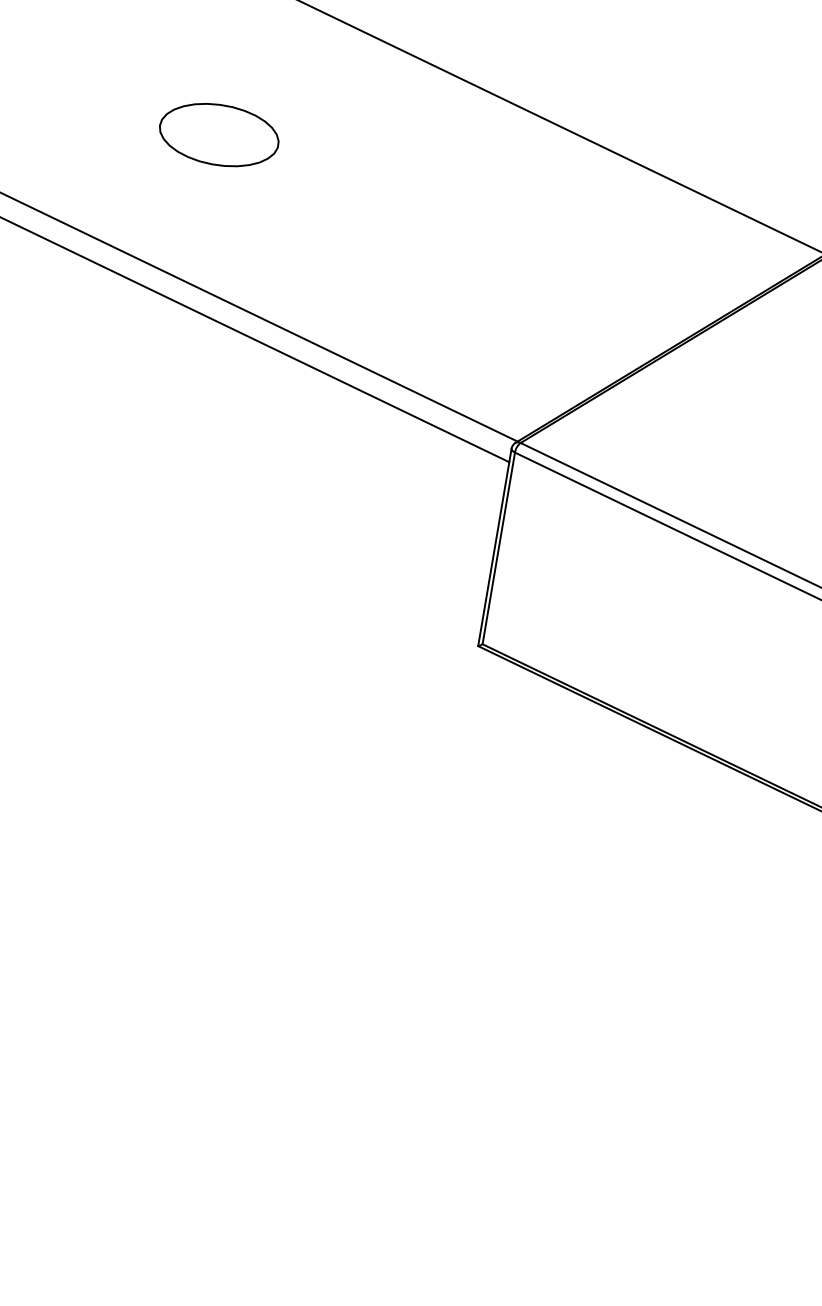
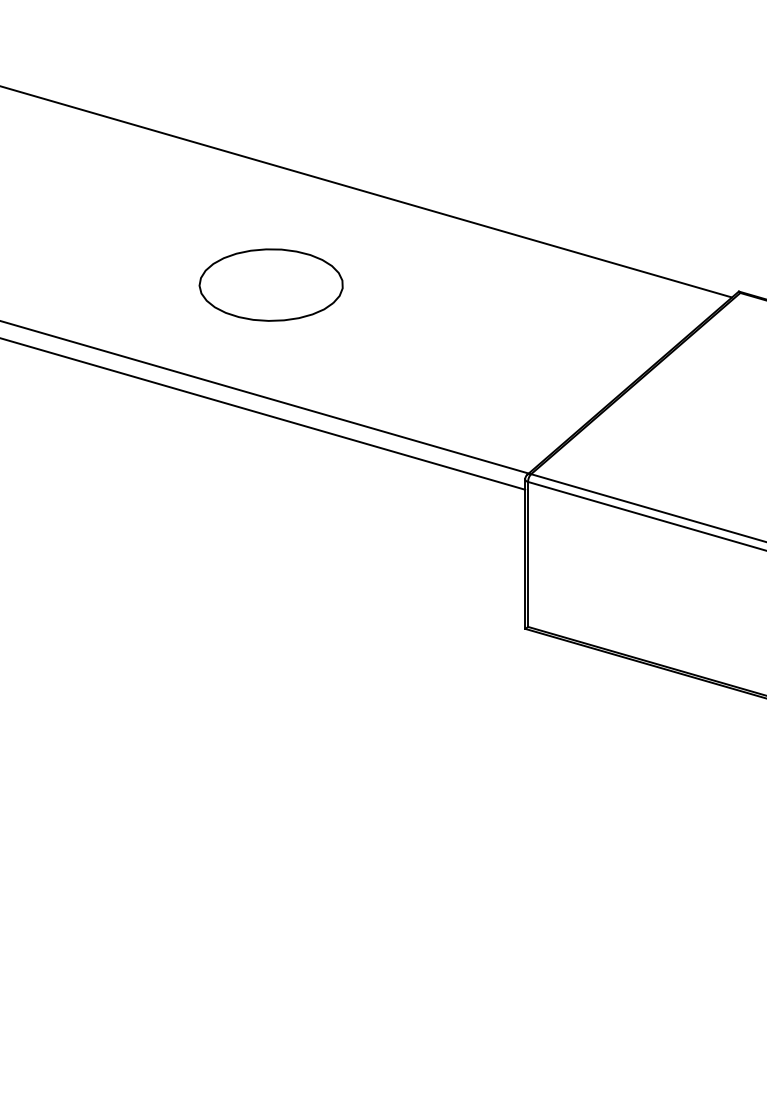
part: (218, 135) -> (270, 285), size x1.6

